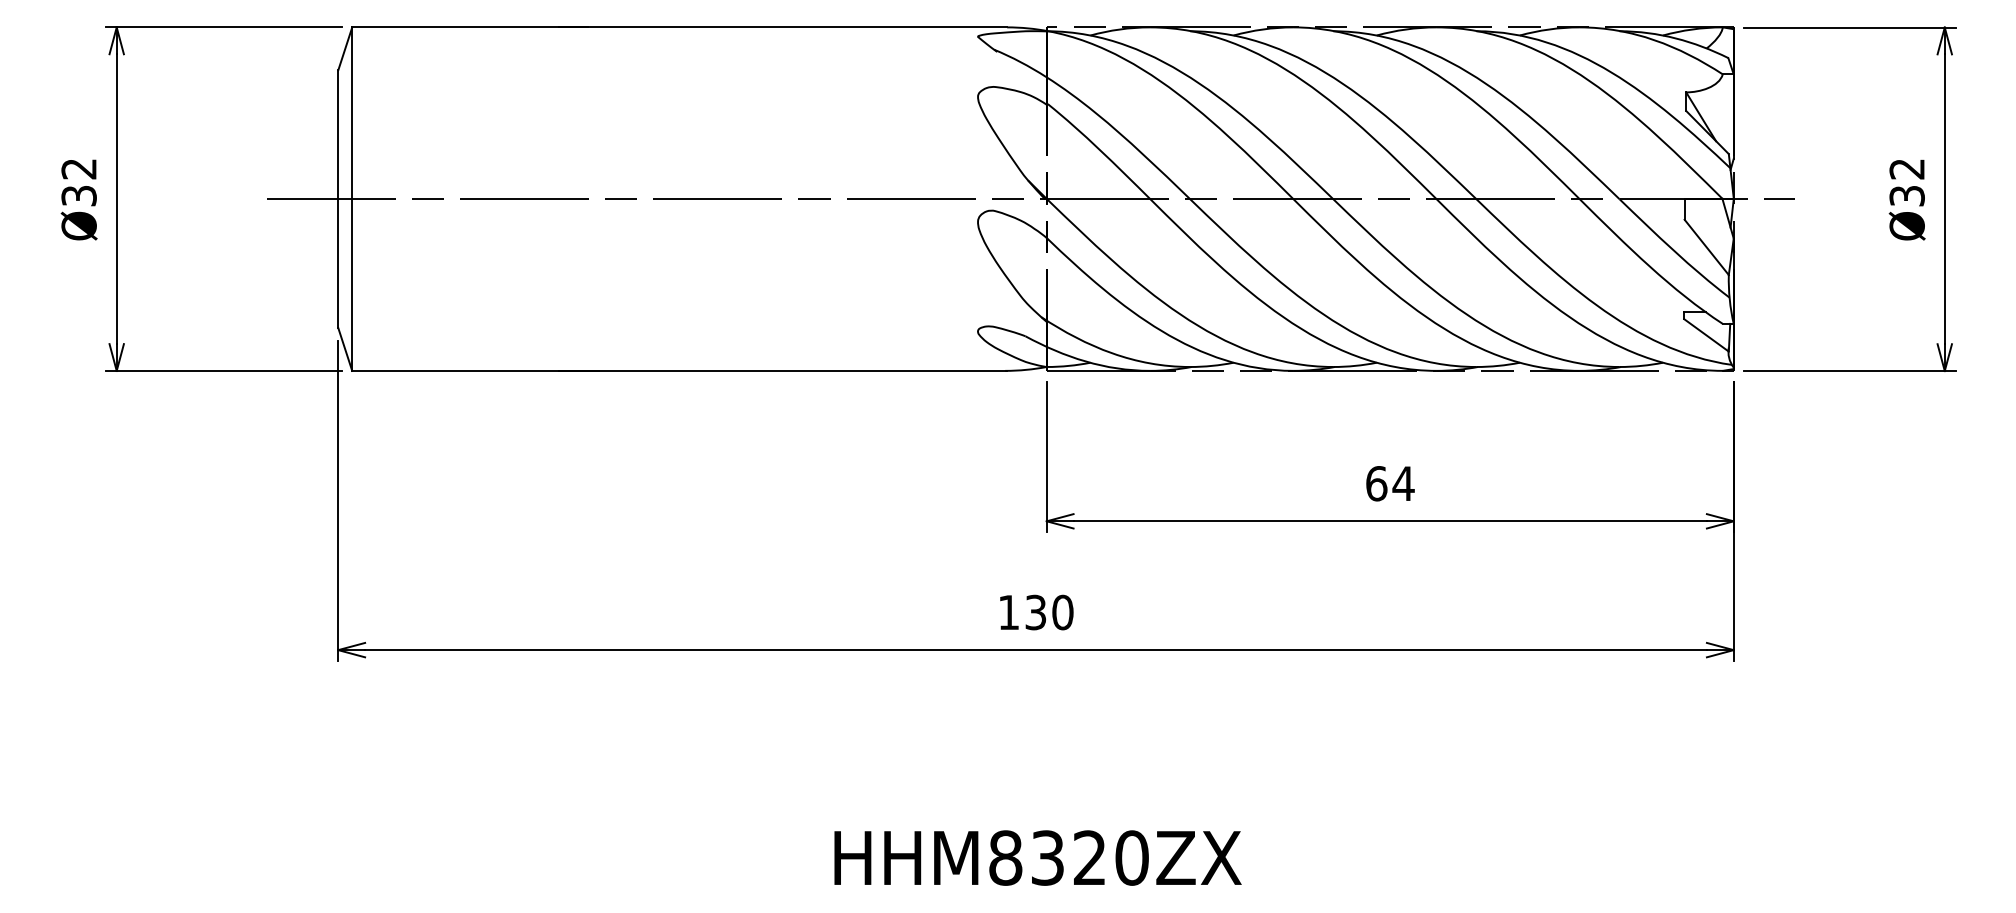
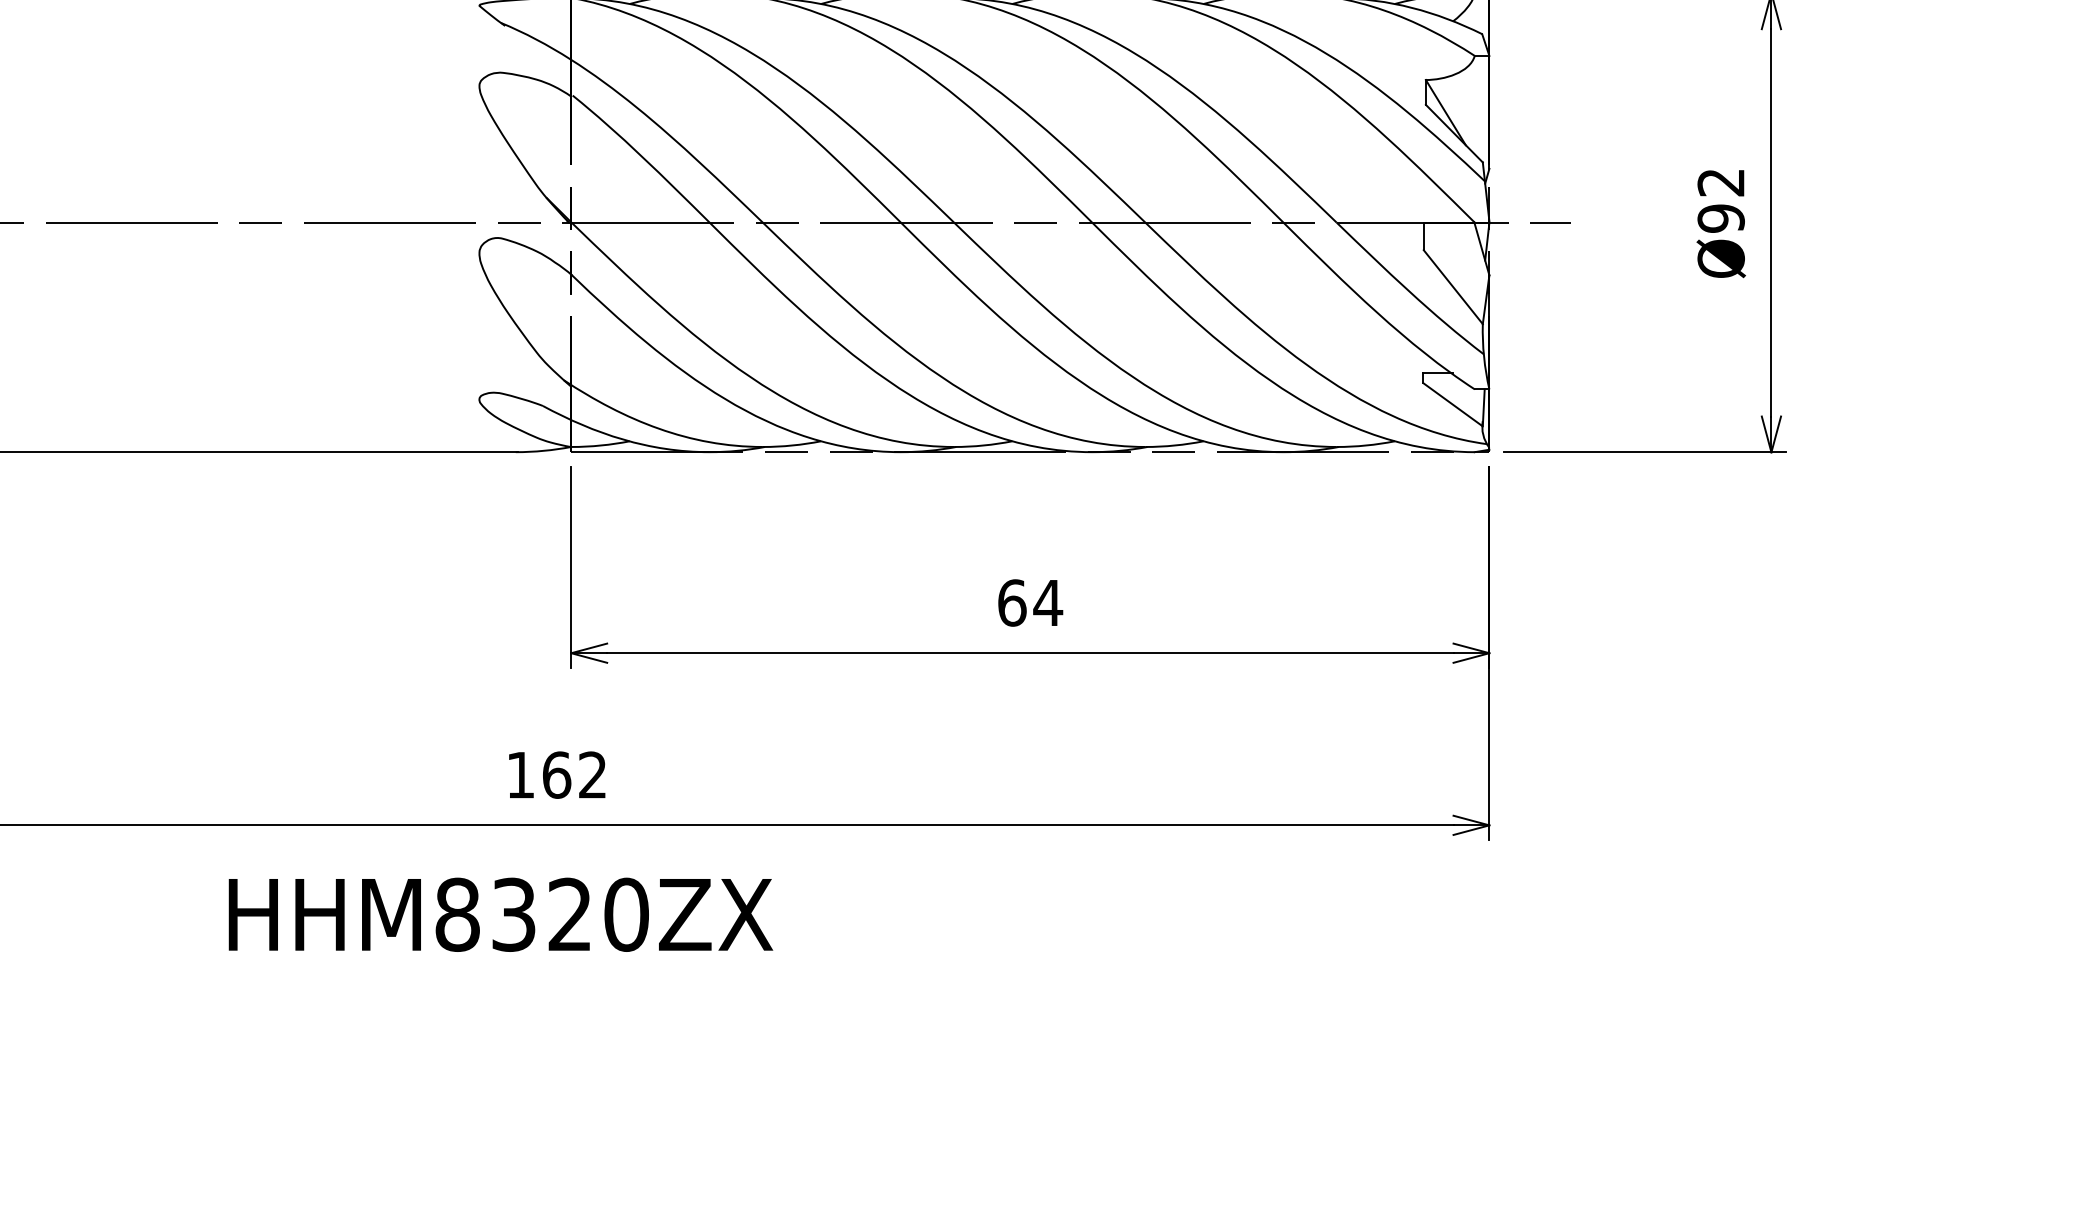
text: (1906, 195) -> (1720, 217), Ø32 -> Ø92
text: (1049, 612) -> (574, 775), 130 -> 162
text: (1037, 857) -> (500, 914), moved

